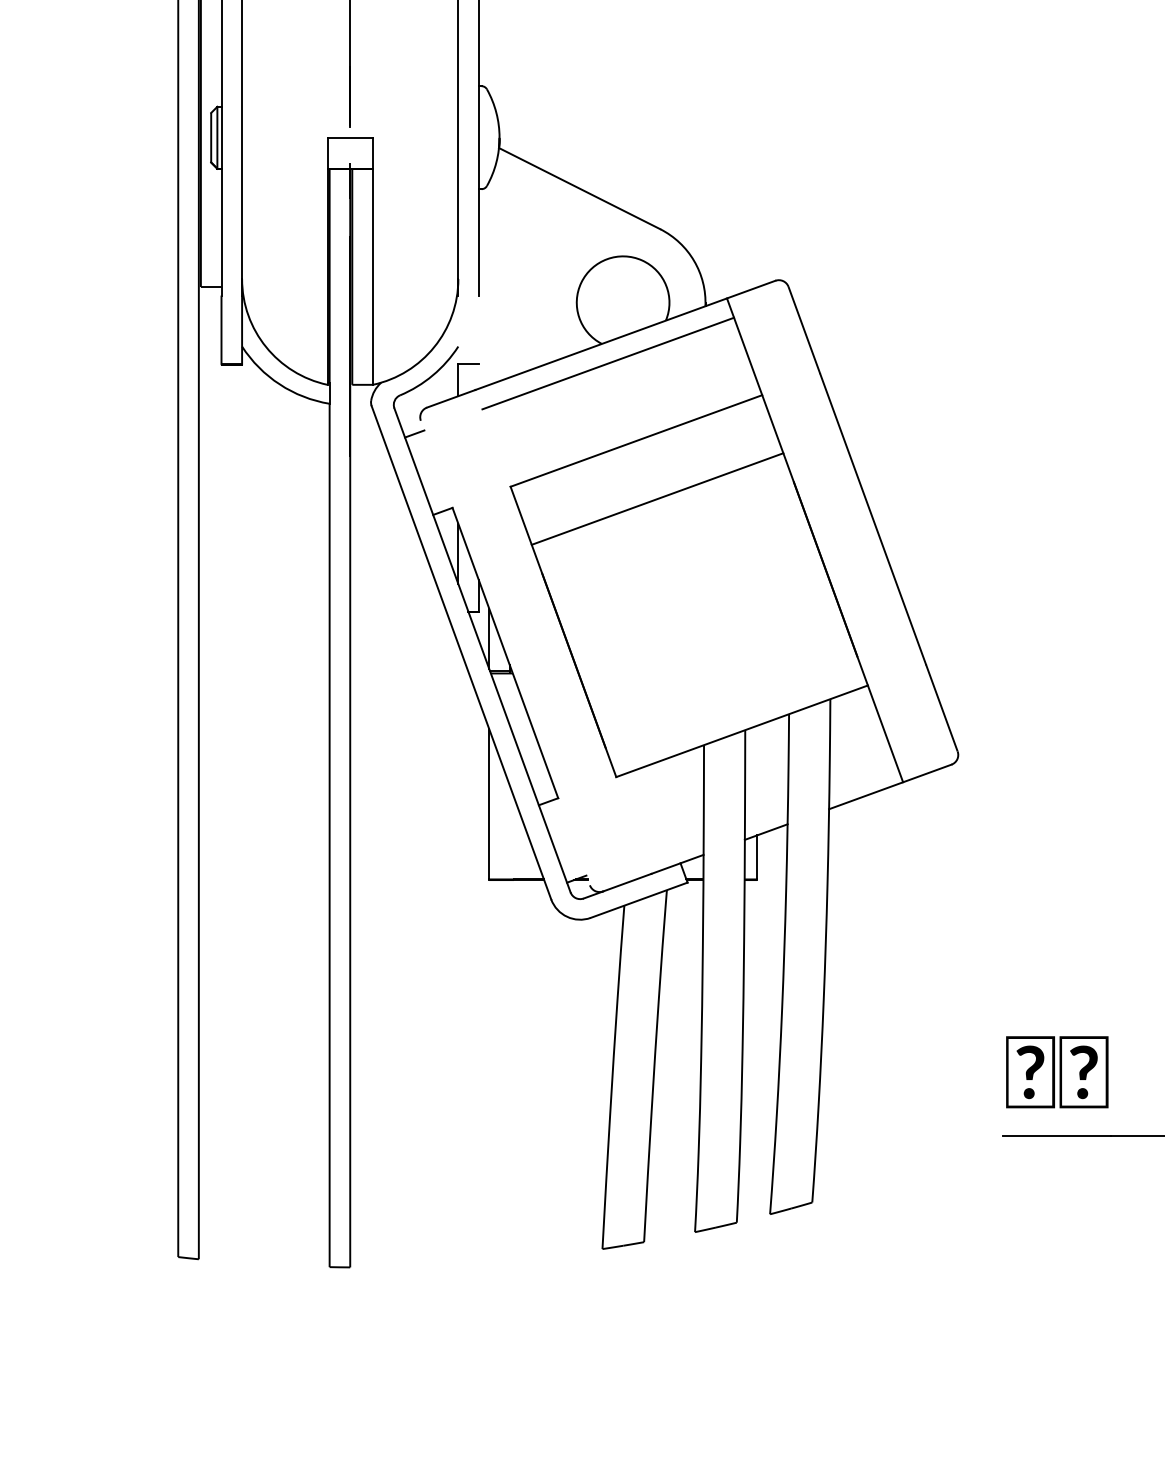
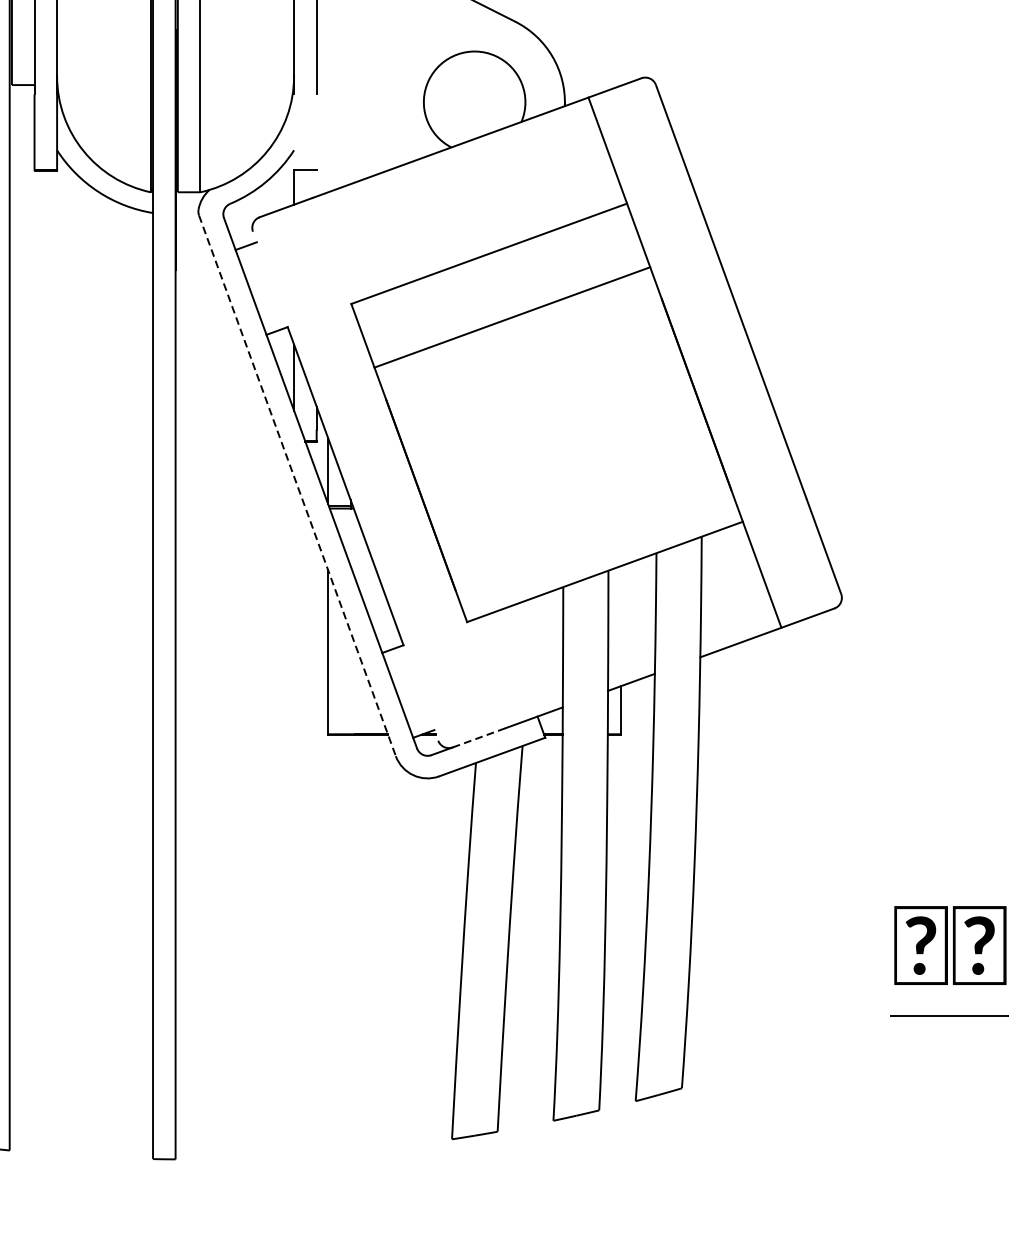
line: (608, 363) -> (458, 168), removed
line: (461, 652) -> (297, 485), solid -> dashed
line: (627, 882) -> (479, 737), solid -> dashed

